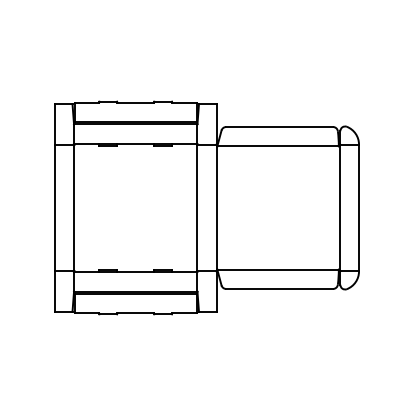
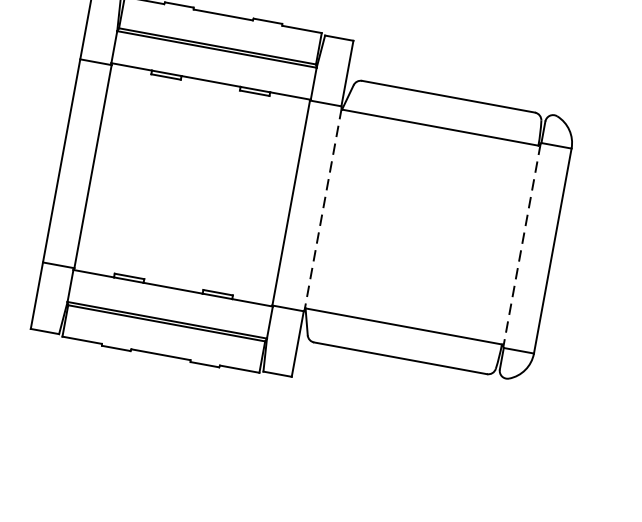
line: (216, 208) -> (322, 209), solid -> dashed
line: (339, 208) -> (521, 246), solid -> dashed

